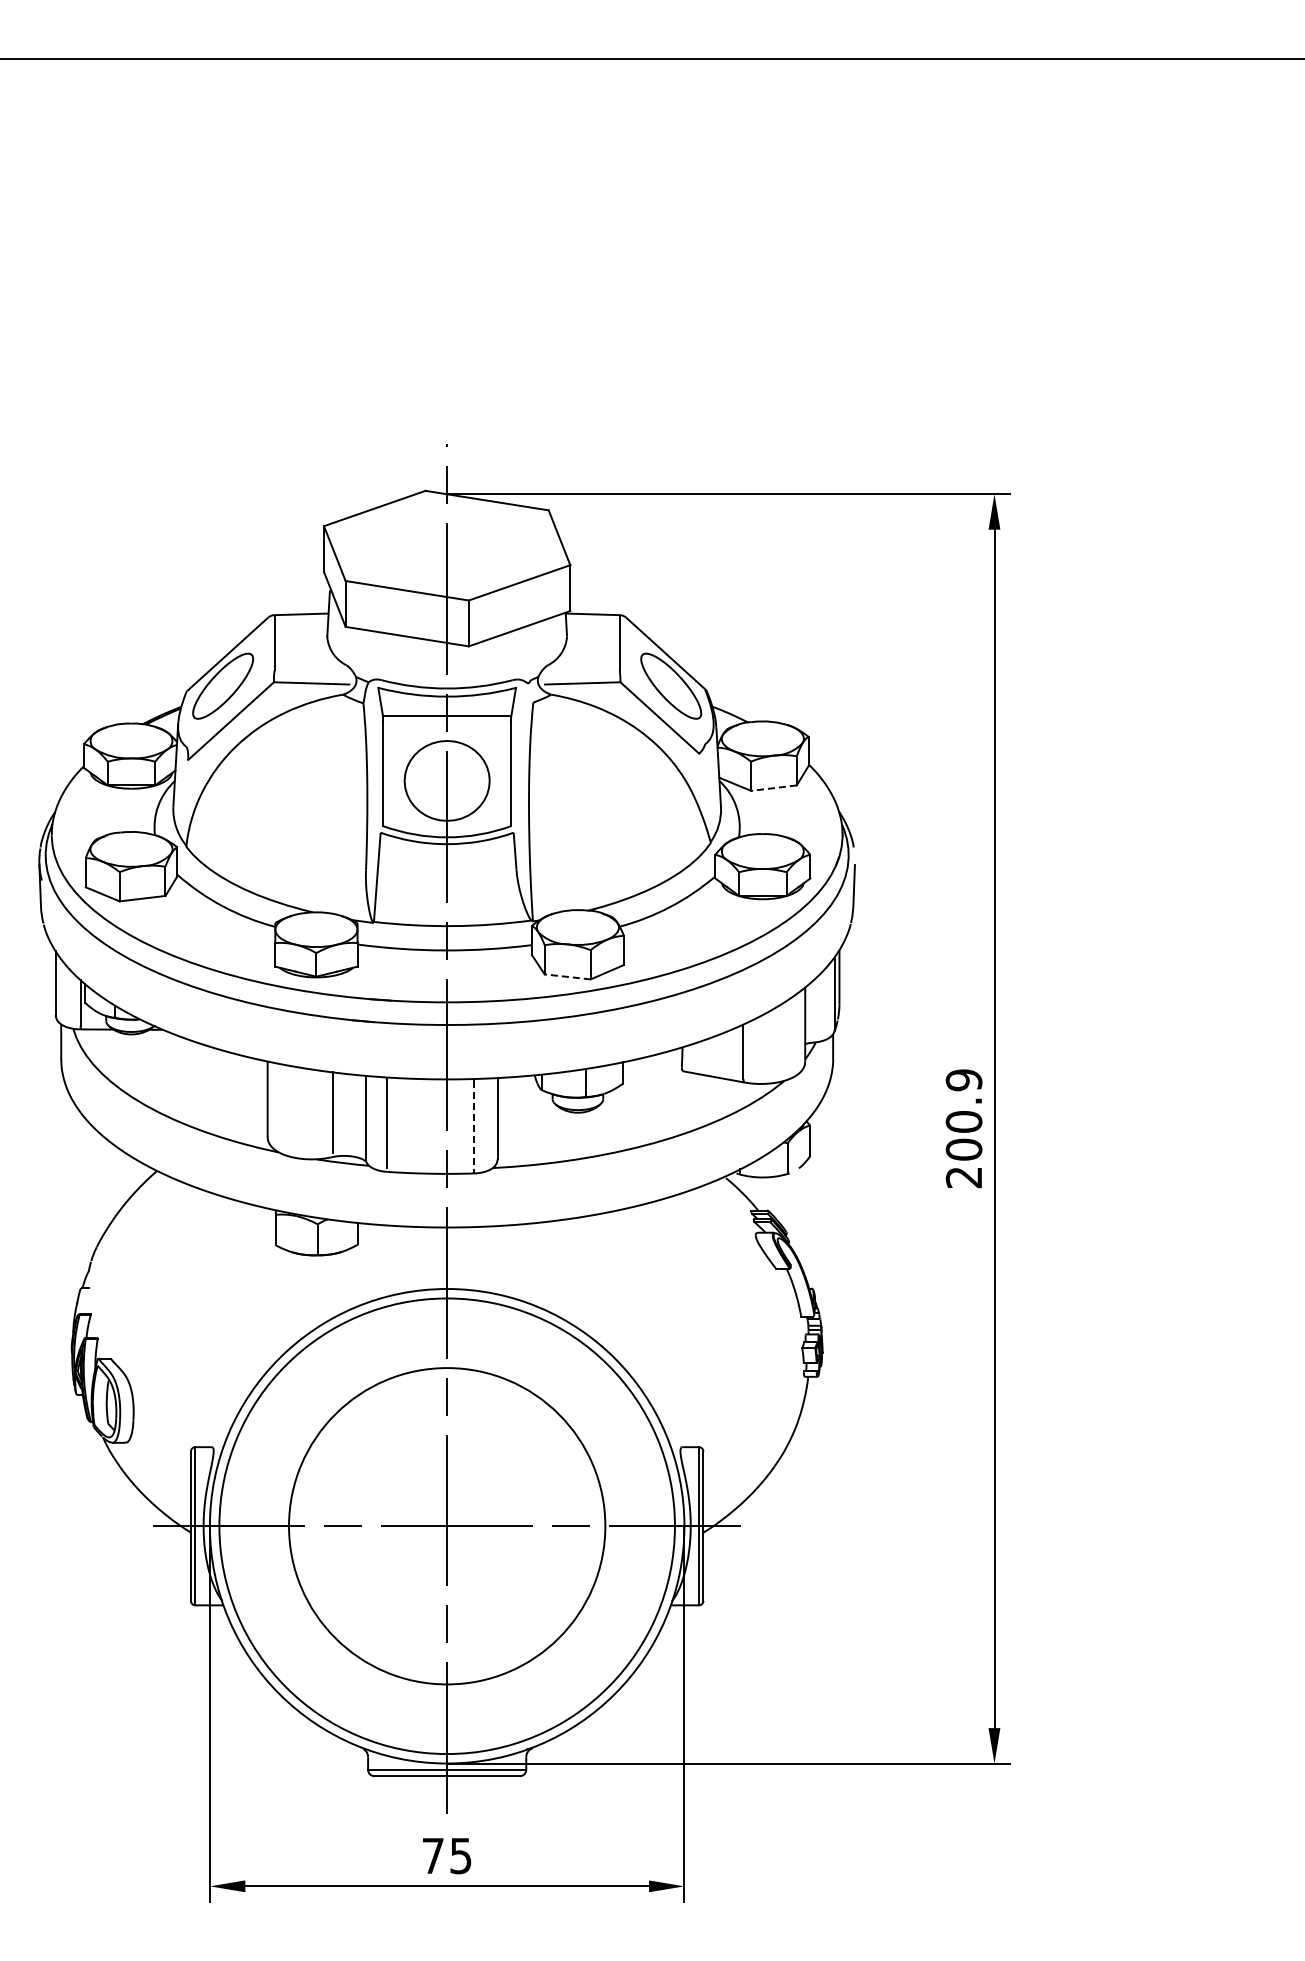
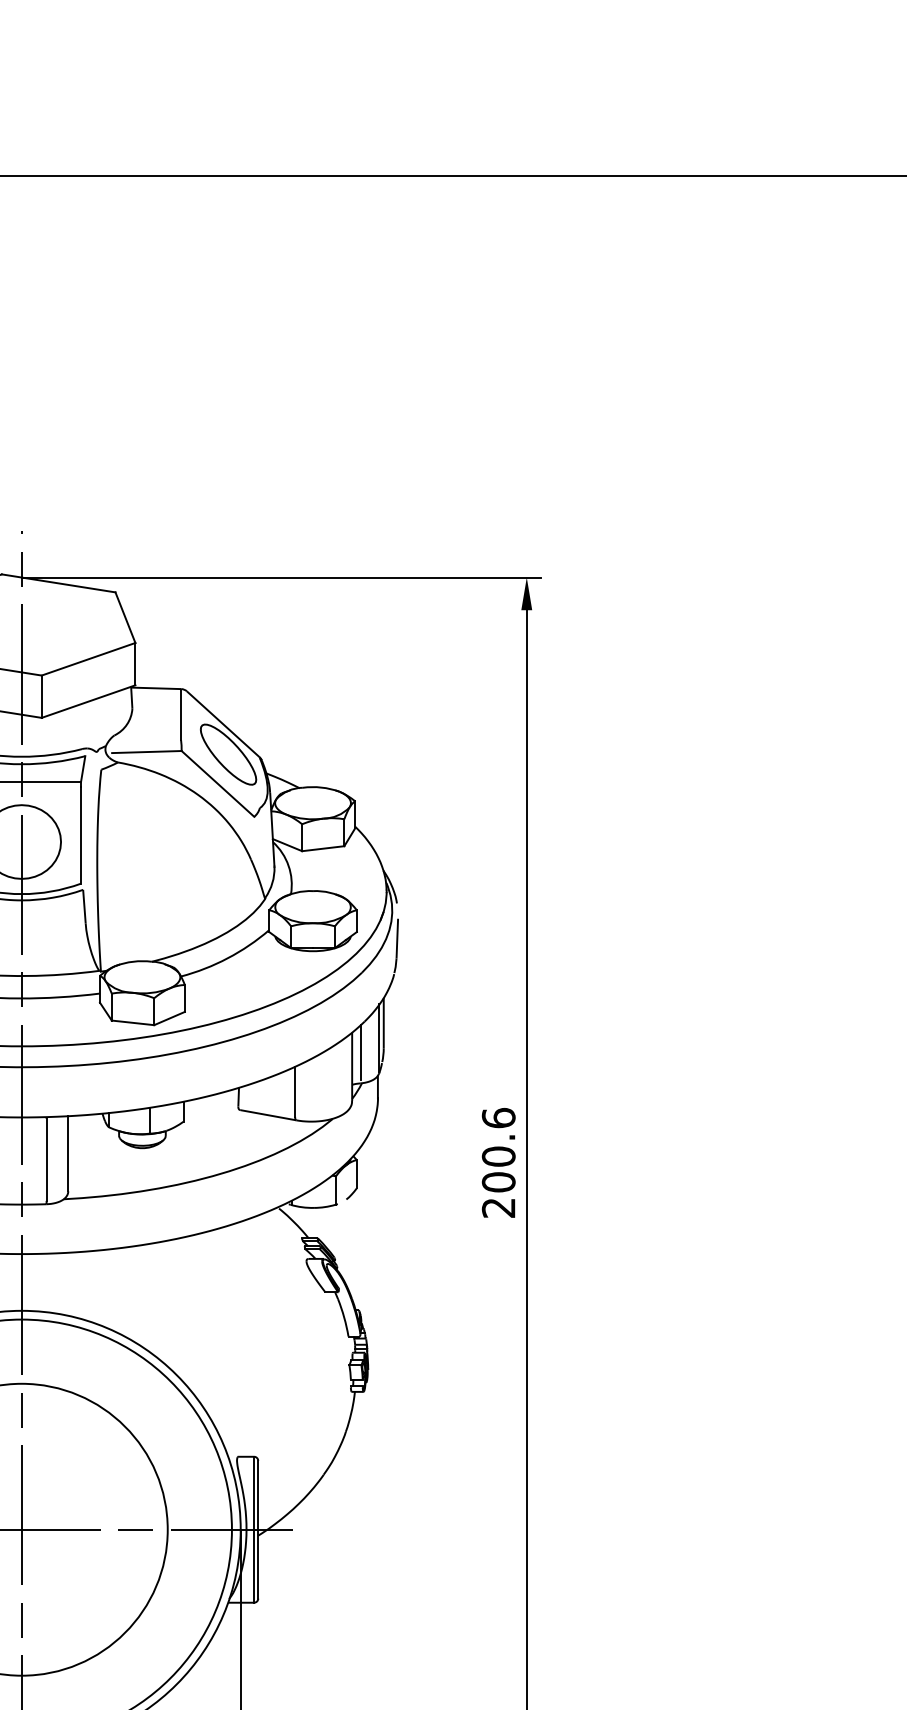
line: (773, 788) -> (322, 849), dashed -> solid
line: (567, 976) -> (132, 1022), dashed -> solid
line: (814, 1008) -> (360, 1052), added
text: (963, 1080) -> (498, 1118), 200.9 -> 200.6
line: (474, 1125) -> (47, 1159), dashed -> solid

